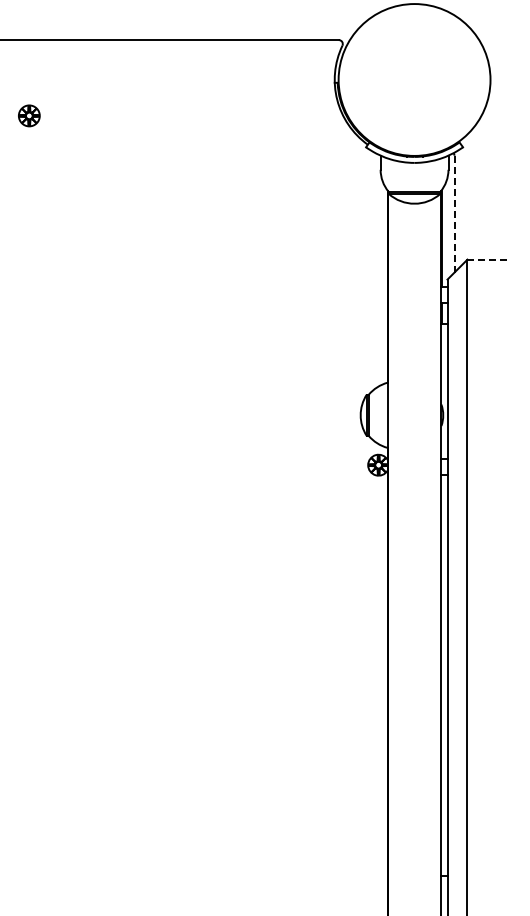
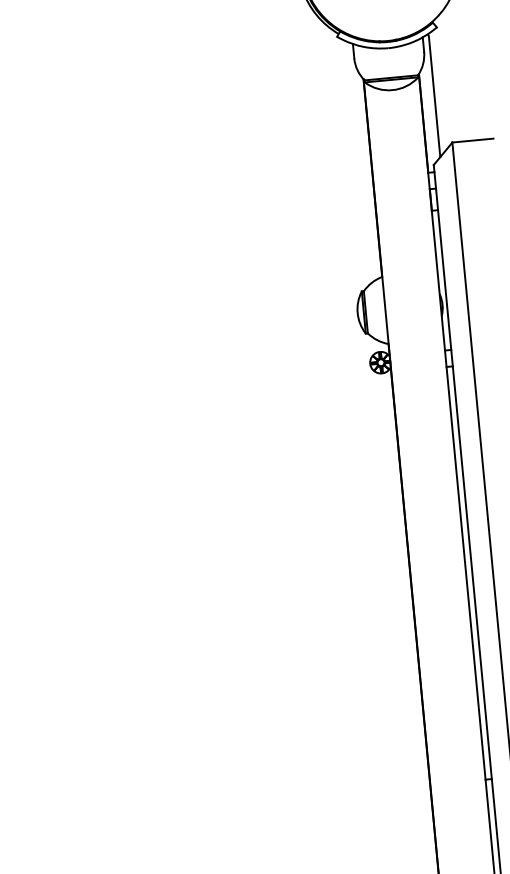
line: (454, 213) -> (434, 96), dashed -> solid
line: (487, 259) -> (472, 140), dashed -> solid

